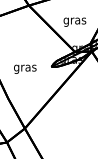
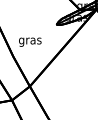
text: (25, 68) -> (30, 41), moved

